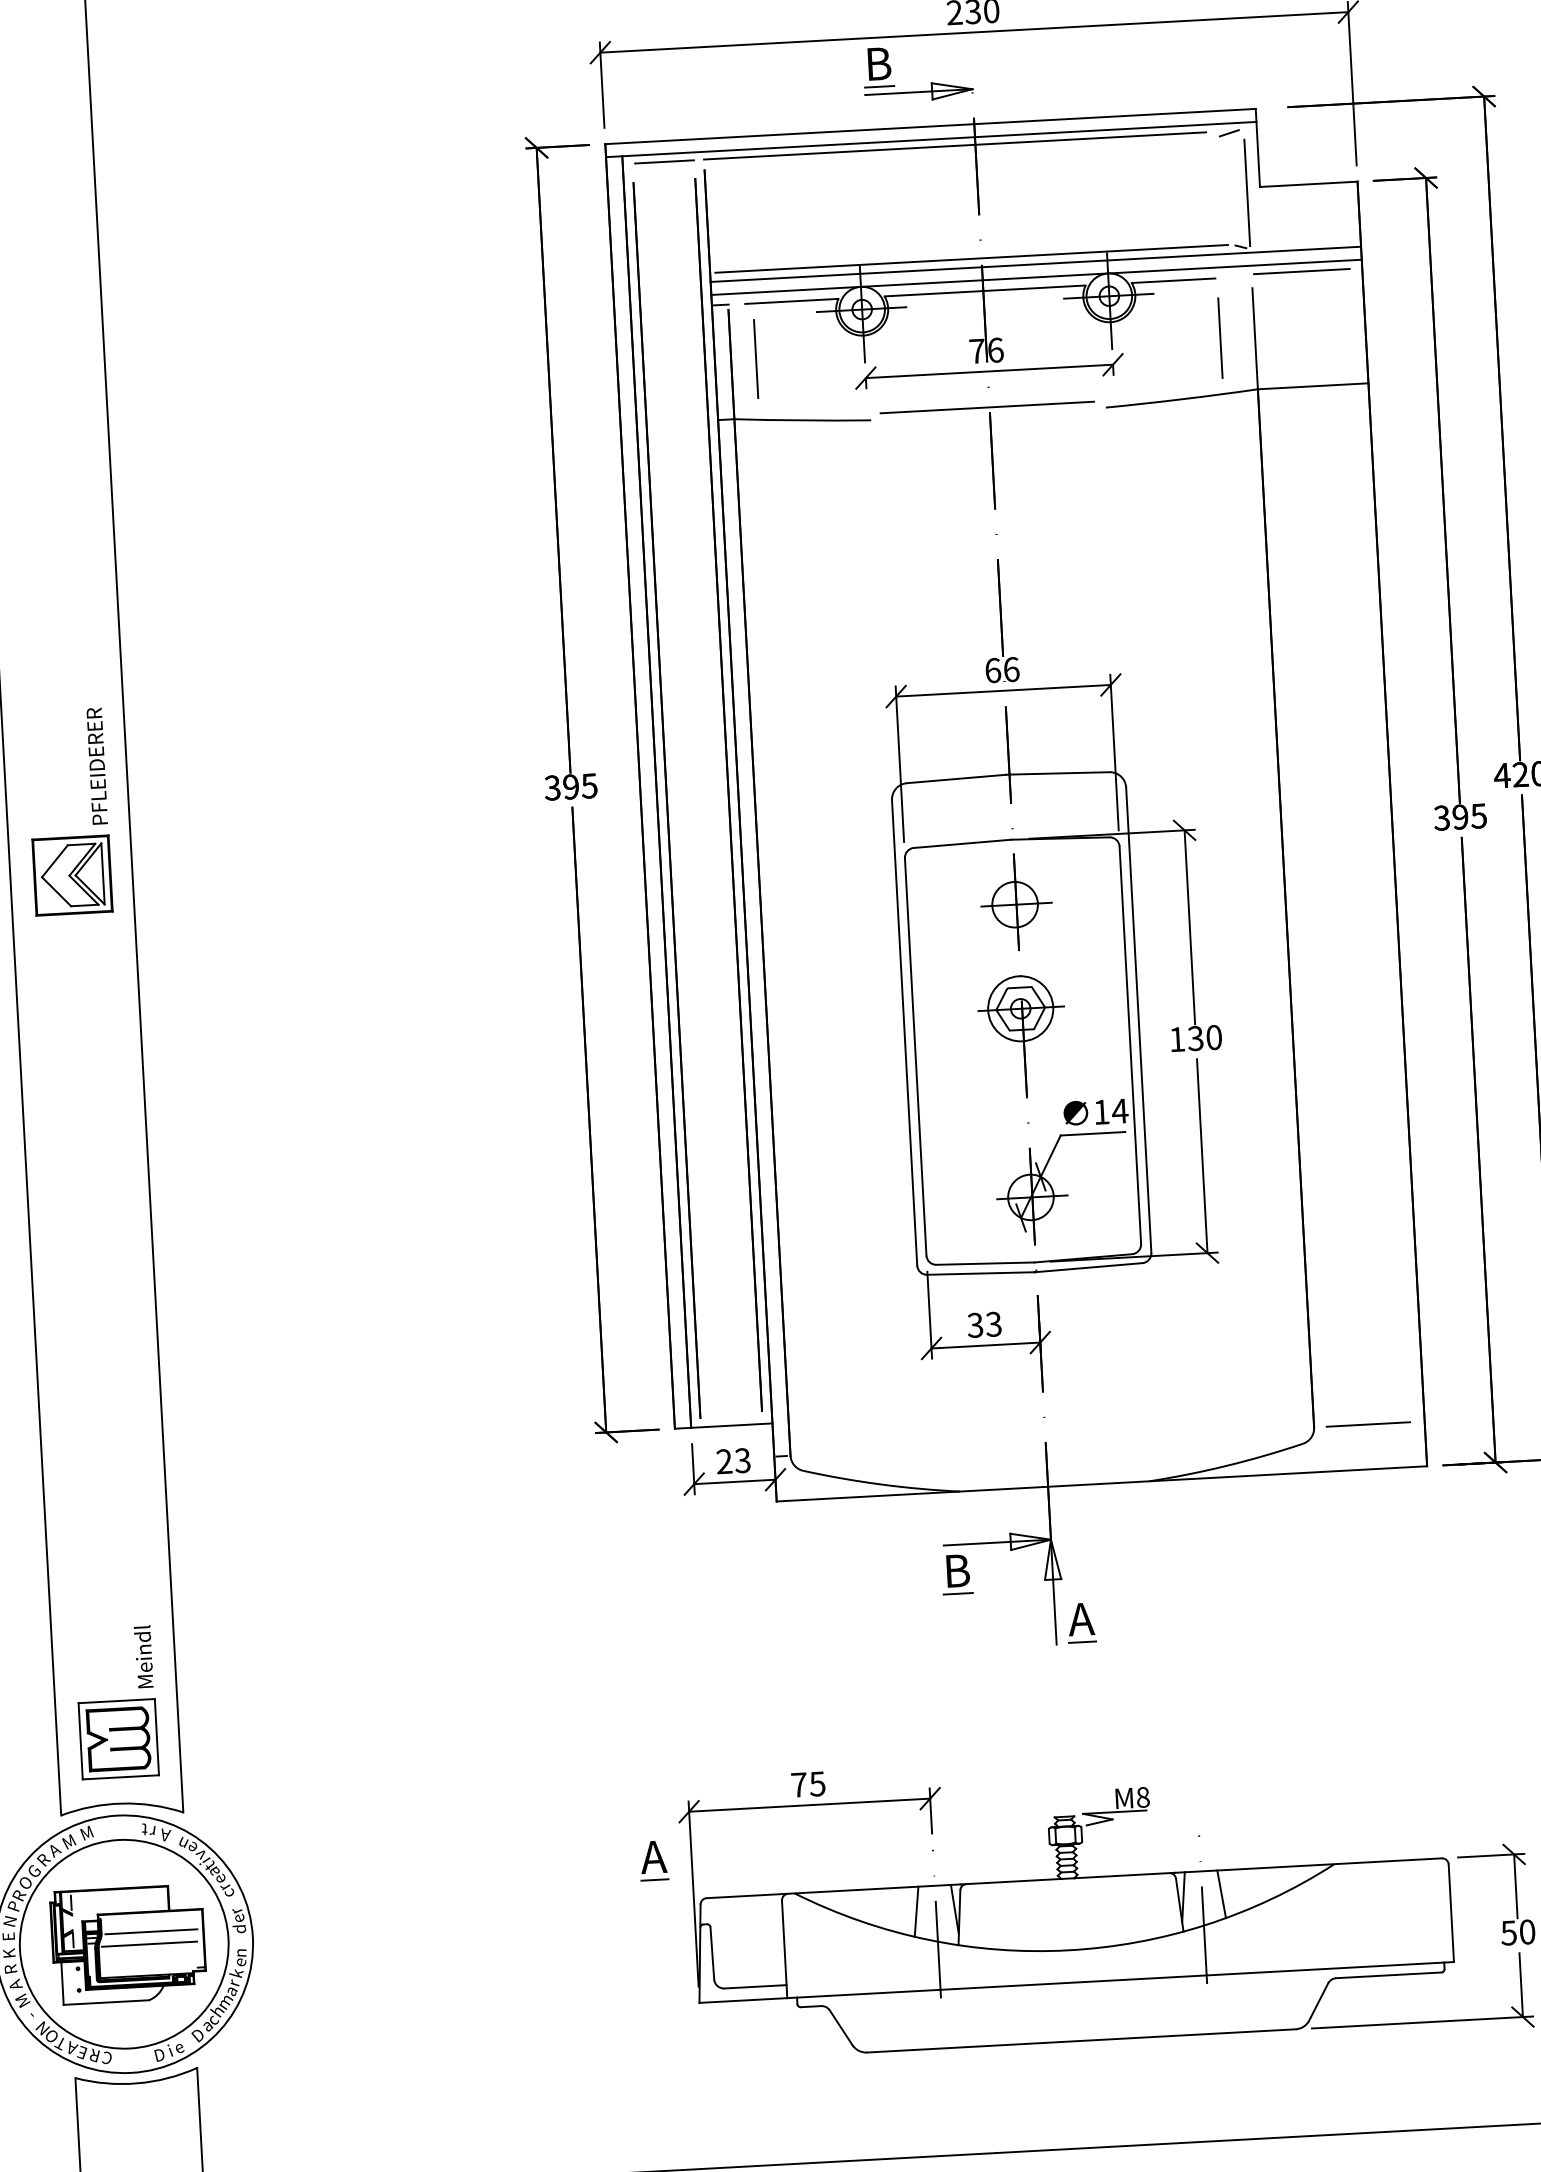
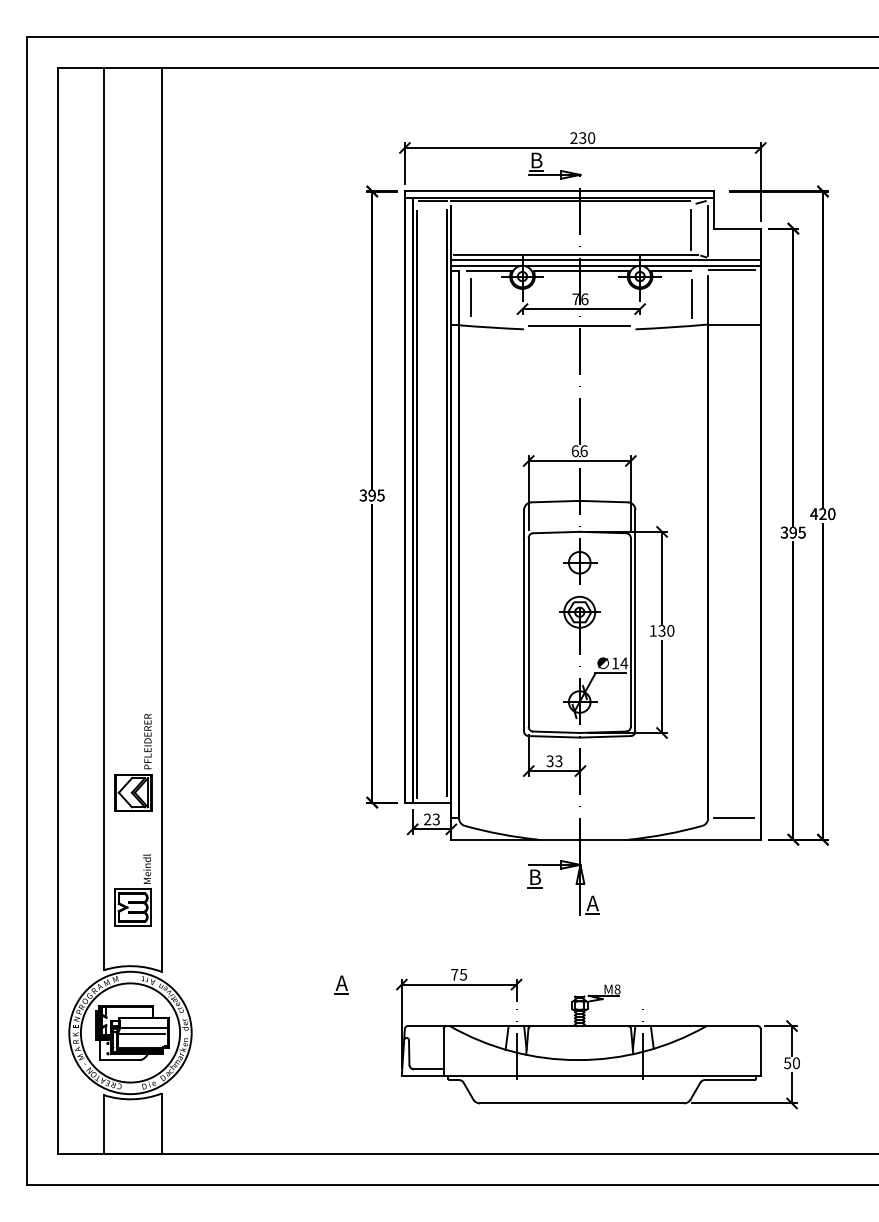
line: (1212, 191) -> (691, 229), added
part: (92, 810) -> (144, 762), moved
part: (115, 1703) -> (132, 890), moved
part: (653, 1859) -> (341, 984), moved

